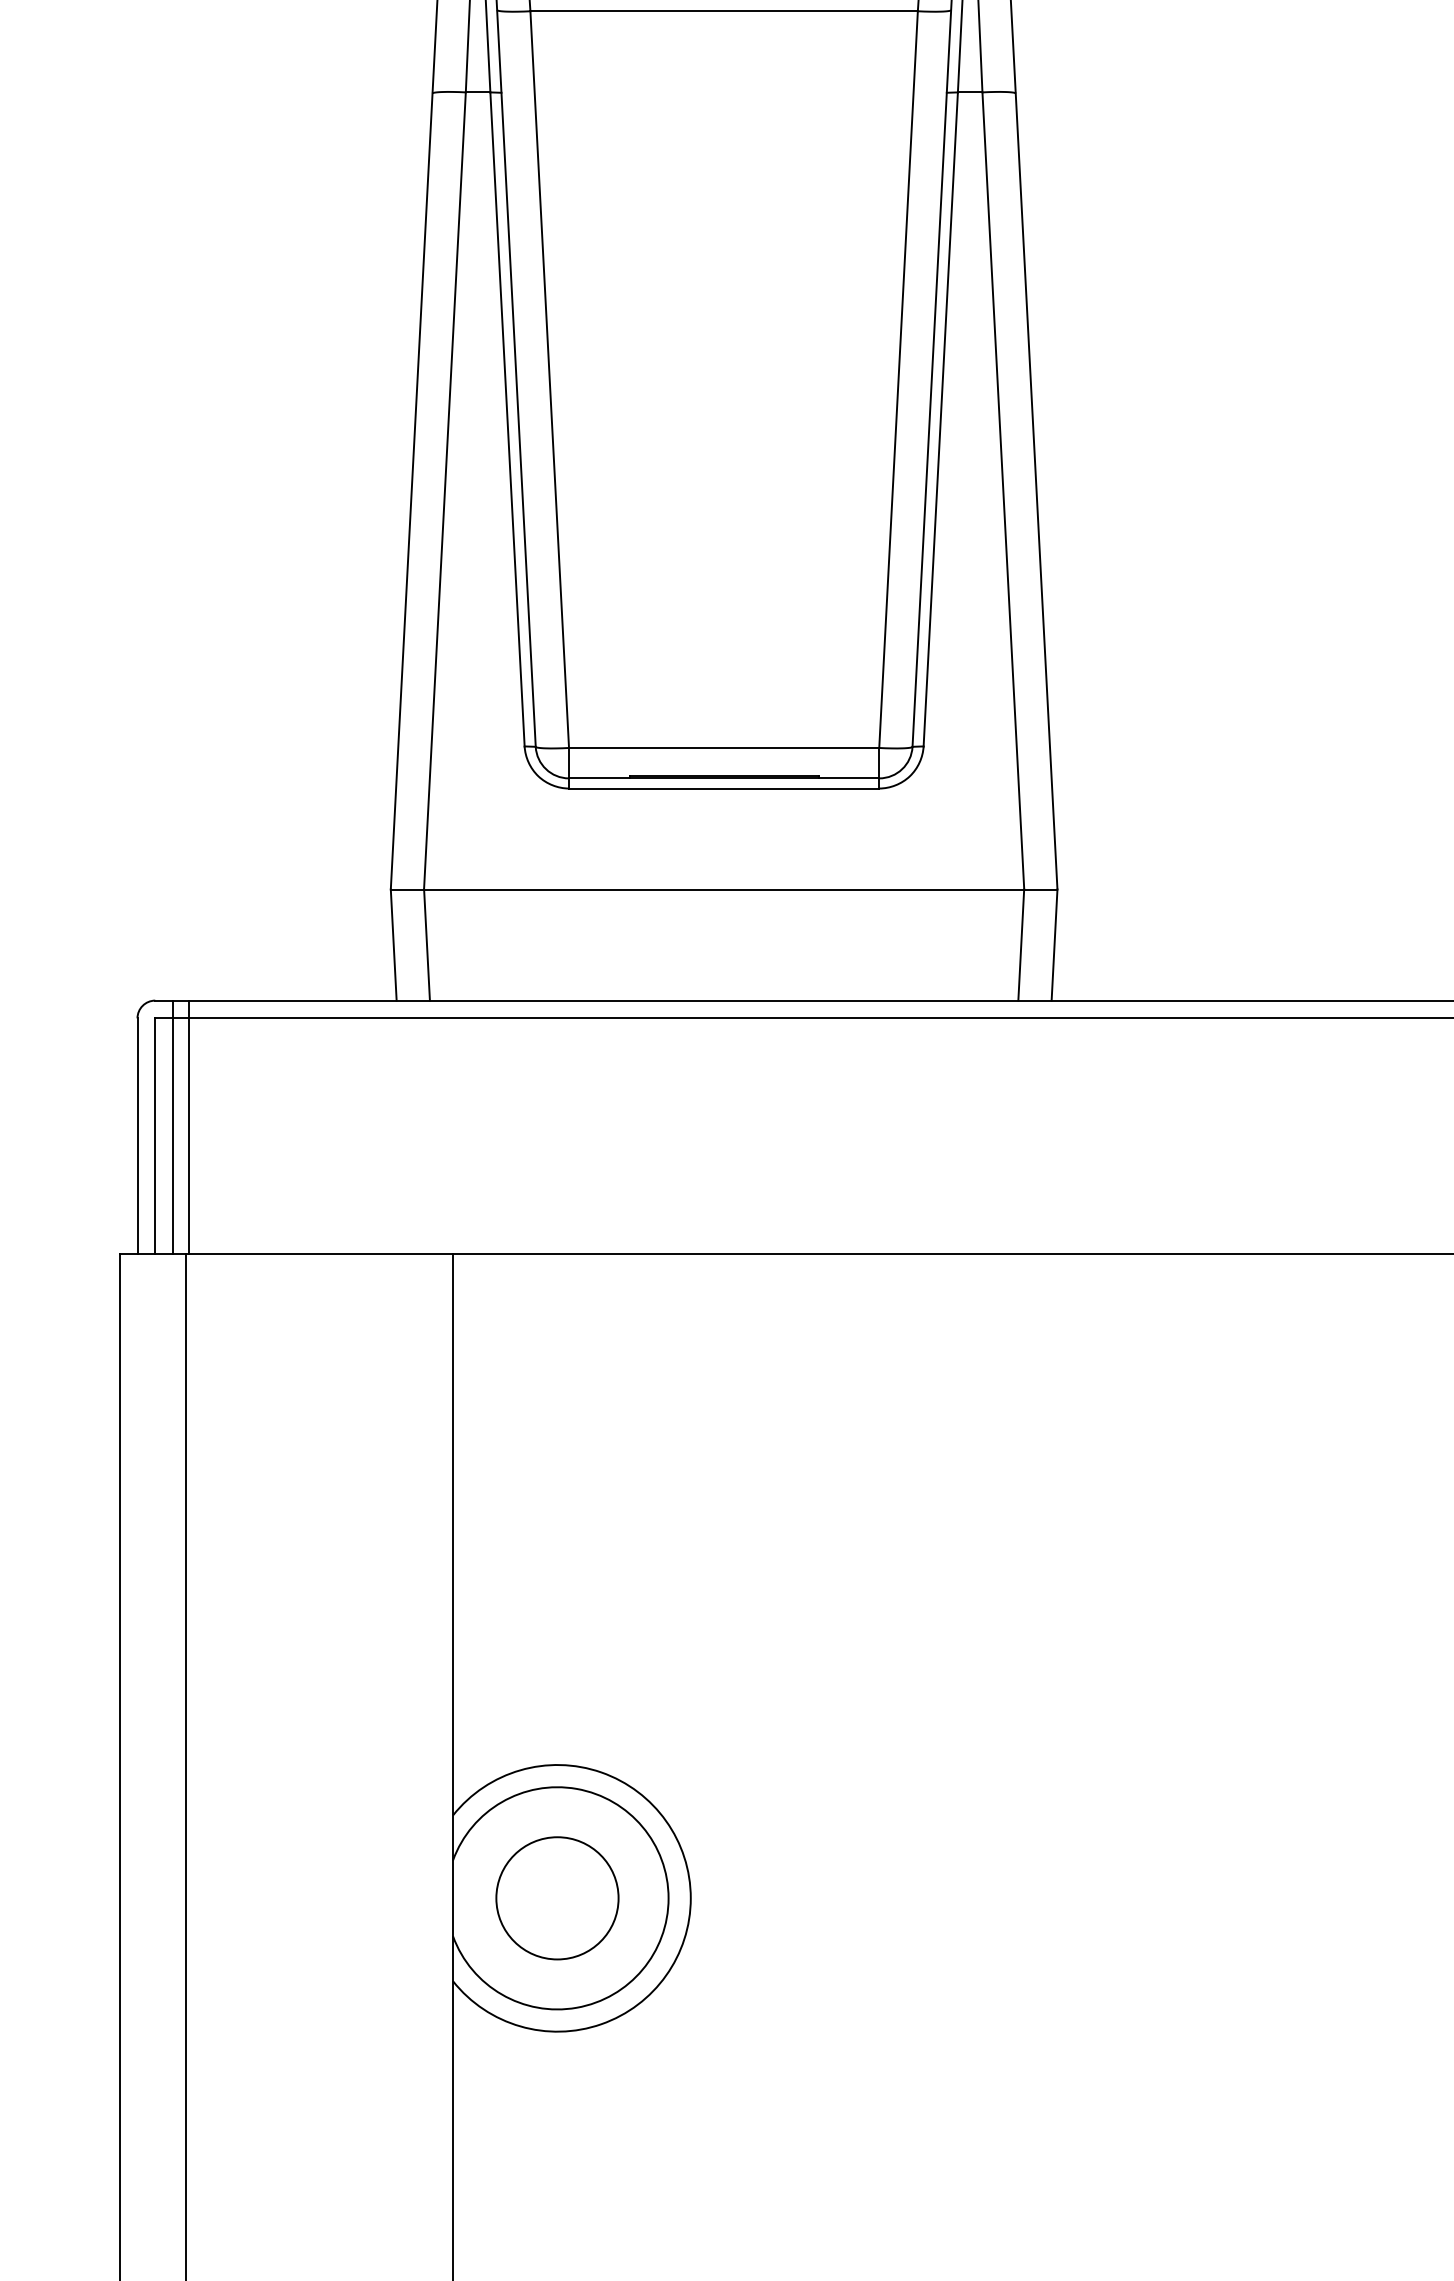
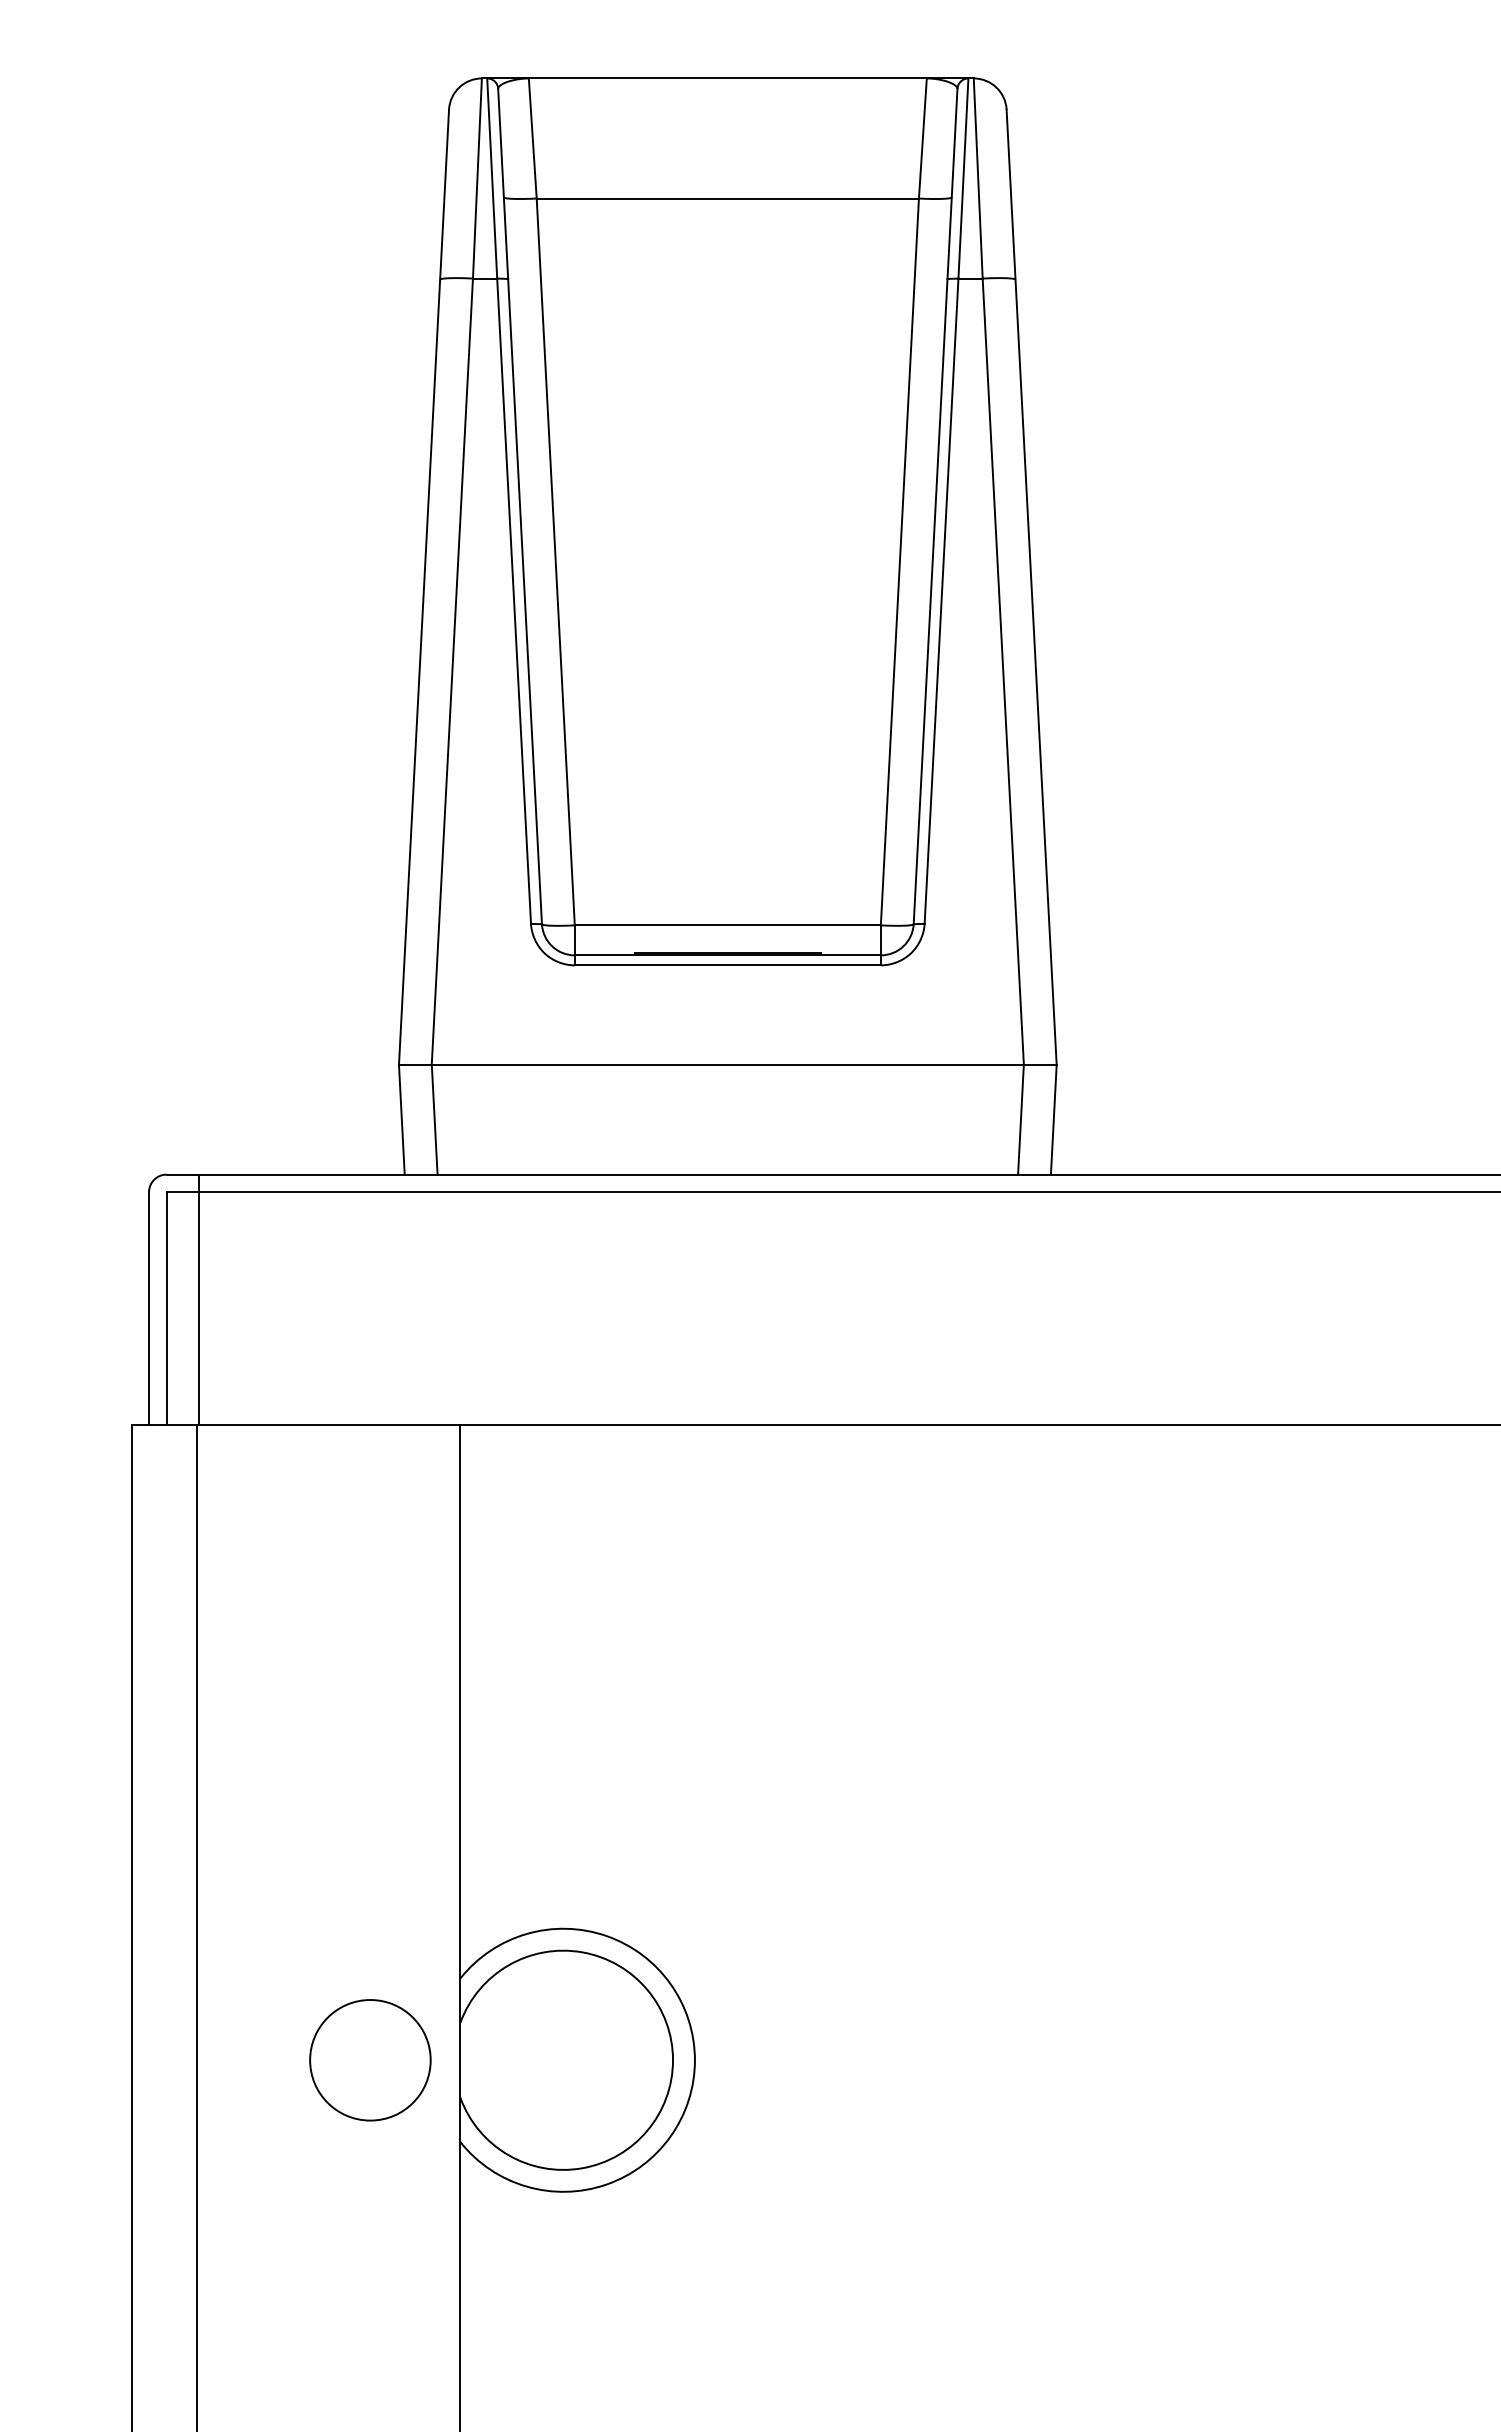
line: (173, 1127) -> (184, 1299), removed
circle: (557, 1898) -> (370, 2060), moved

